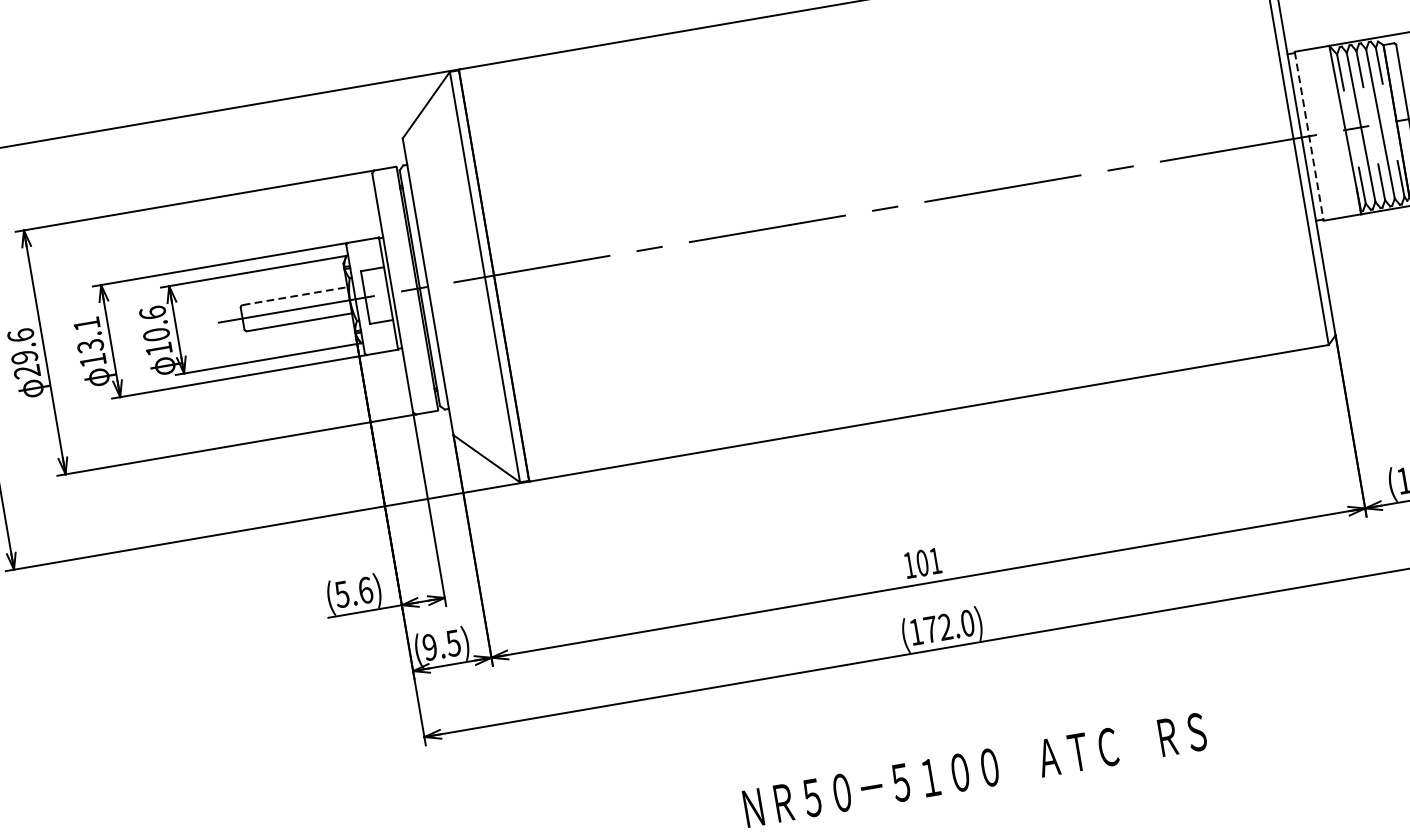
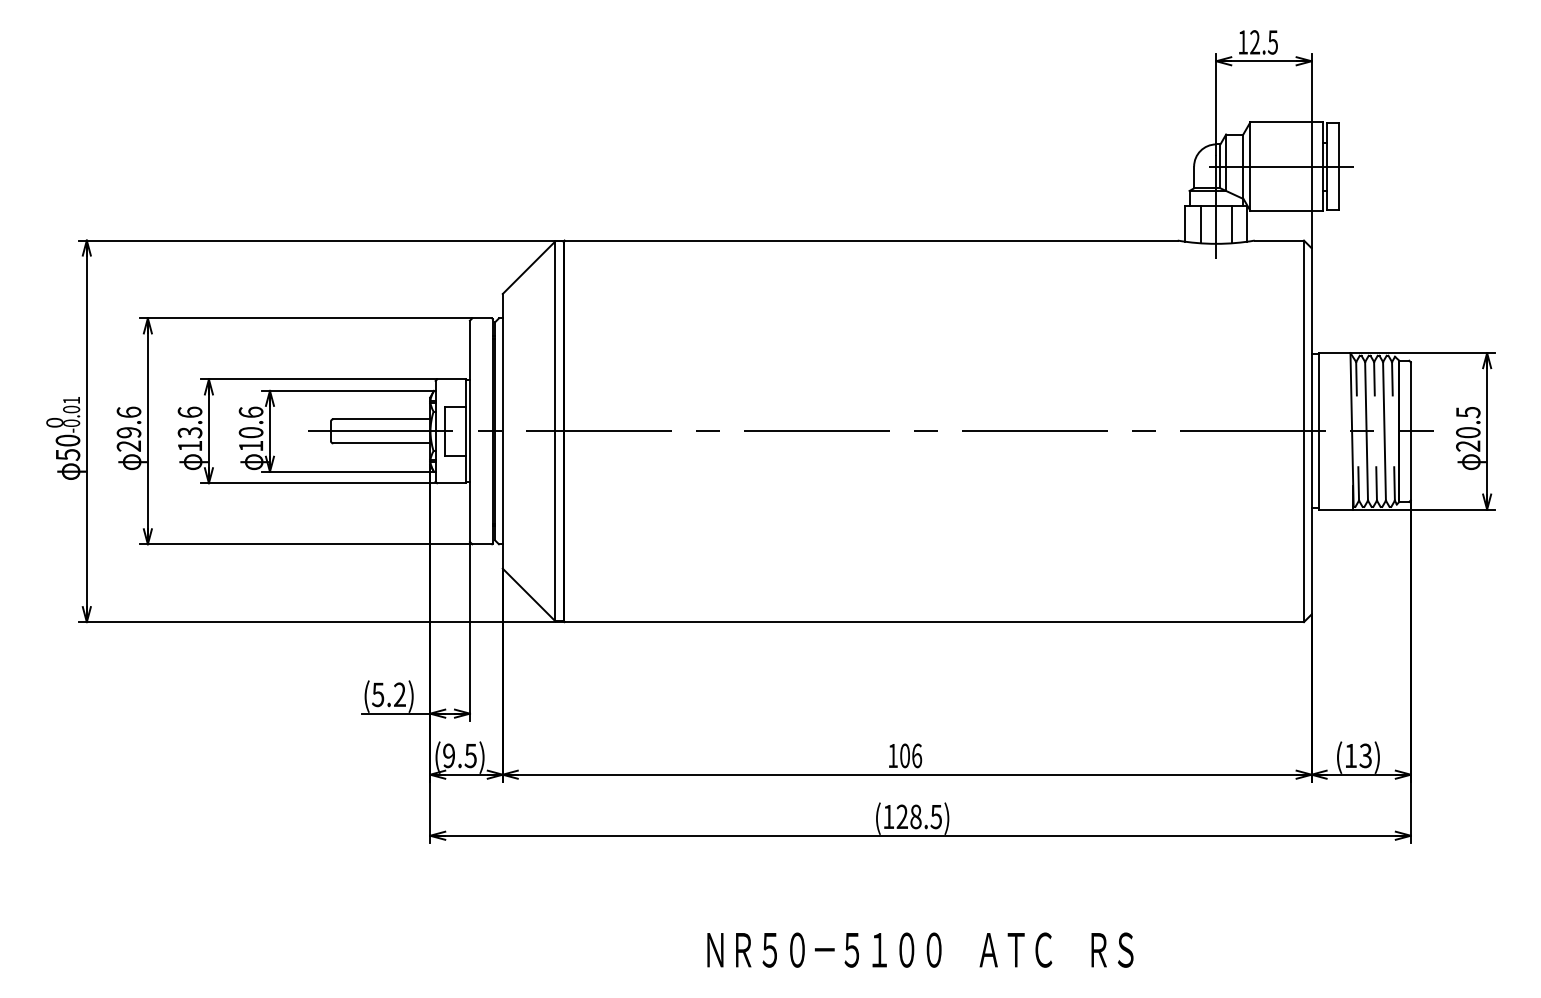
line: (1309, 136) -> (1318, 431), dashed -> solid
line: (296, 296) -> (382, 419), dashed -> solid
text: (86, 323) -> (189, 411), 13.1 -> 13.6
text: (935, 560) -> (917, 755), 101 -> 106
text: (366, 590) -> (400, 694), (5.6) -> (5.2)
text: (948, 626) -> (918, 816), (172.0) -> (128.5)

